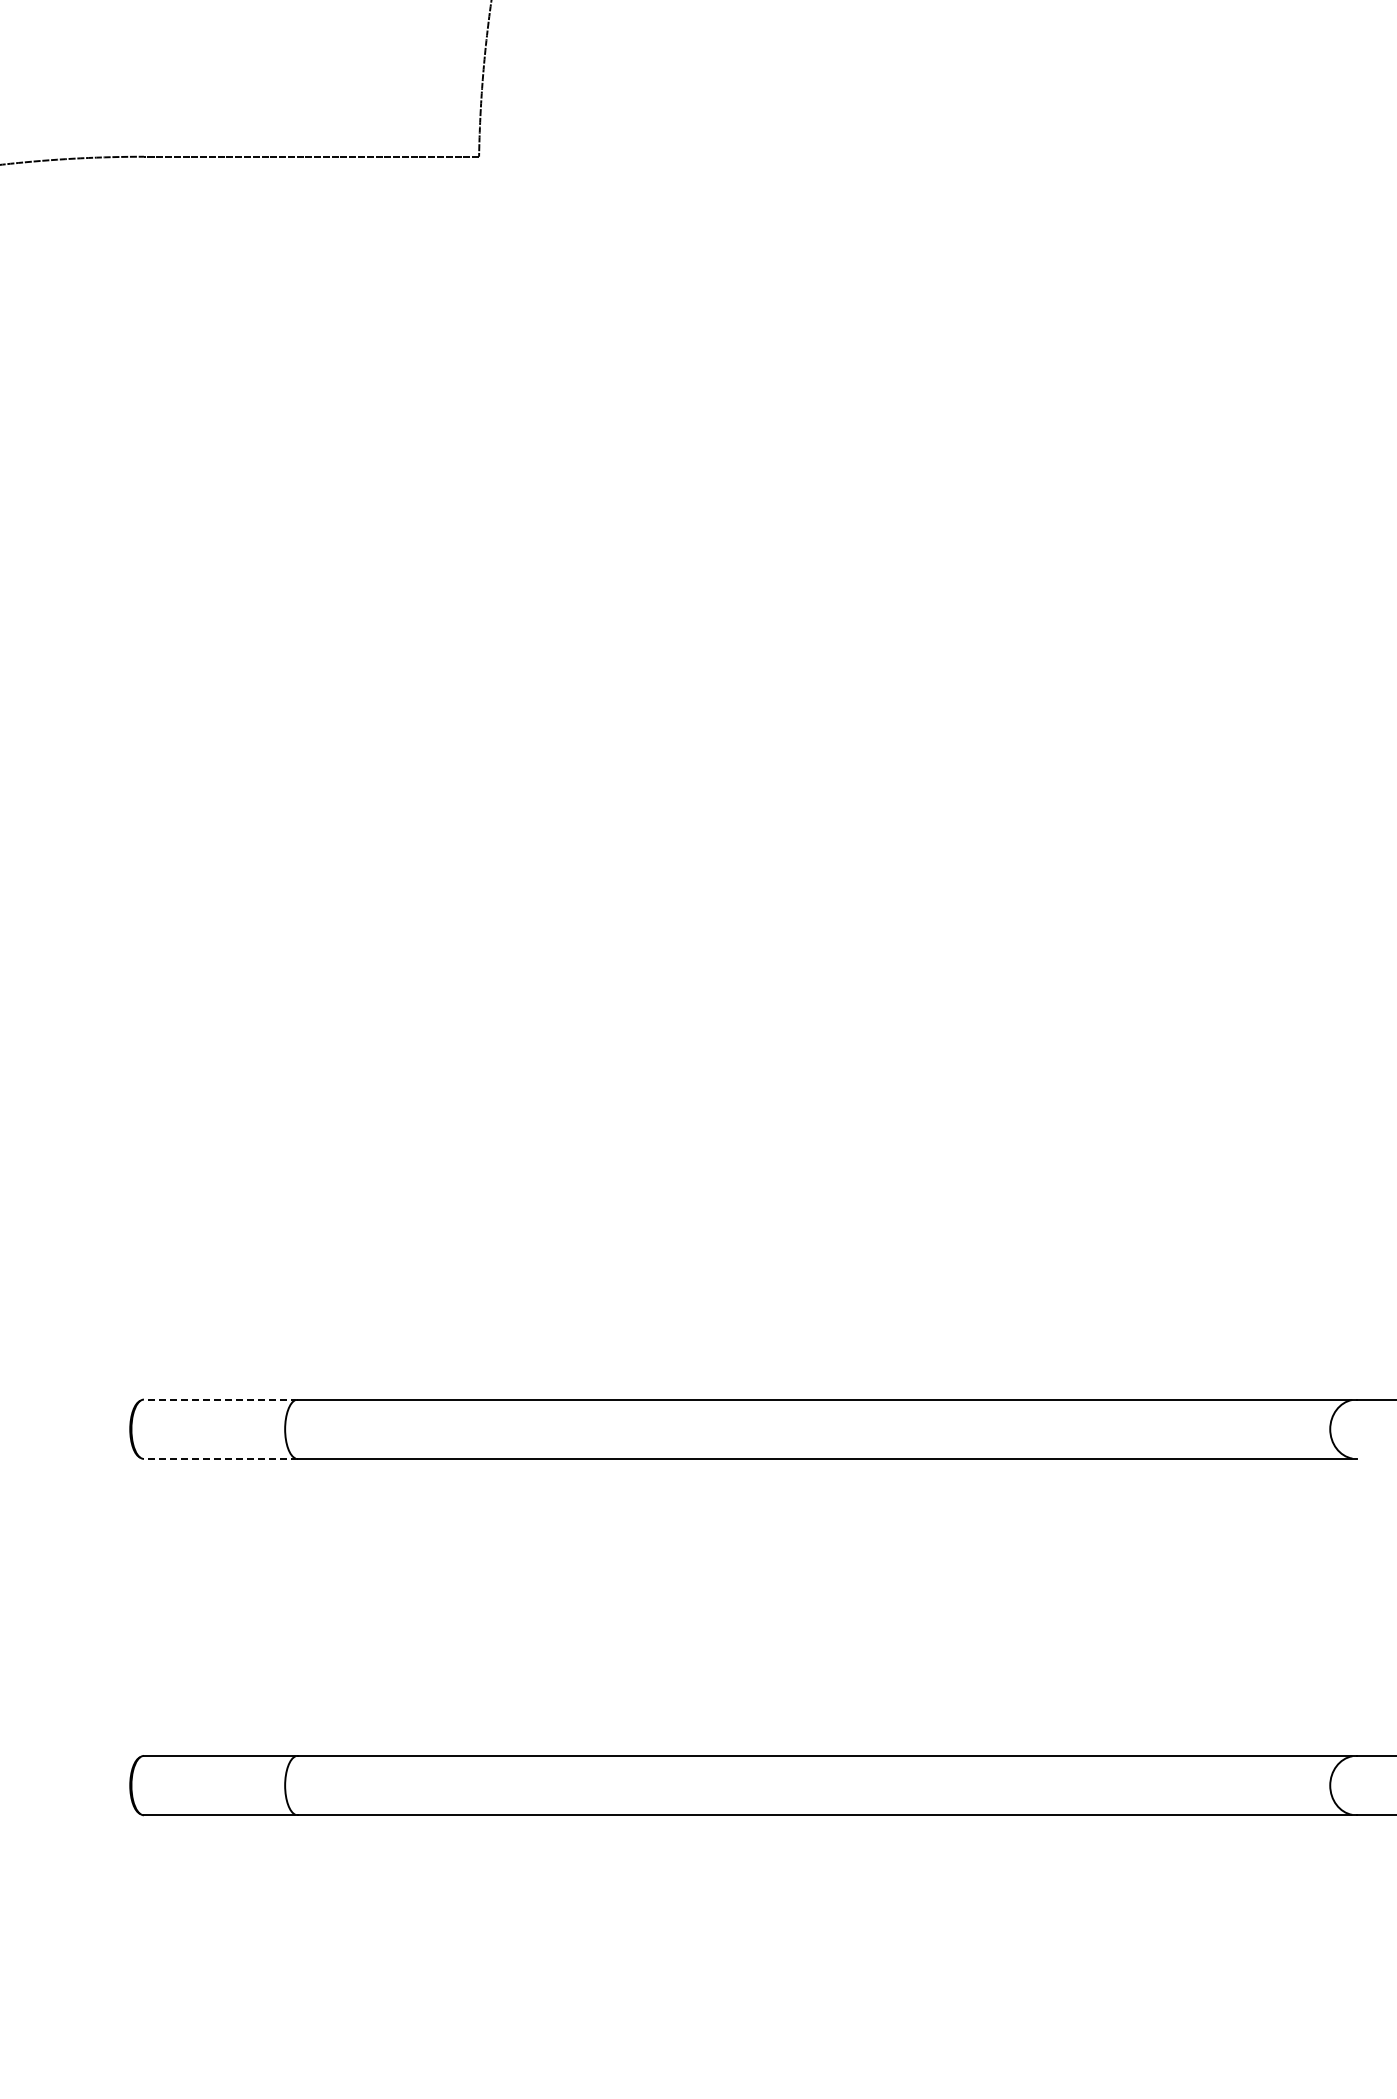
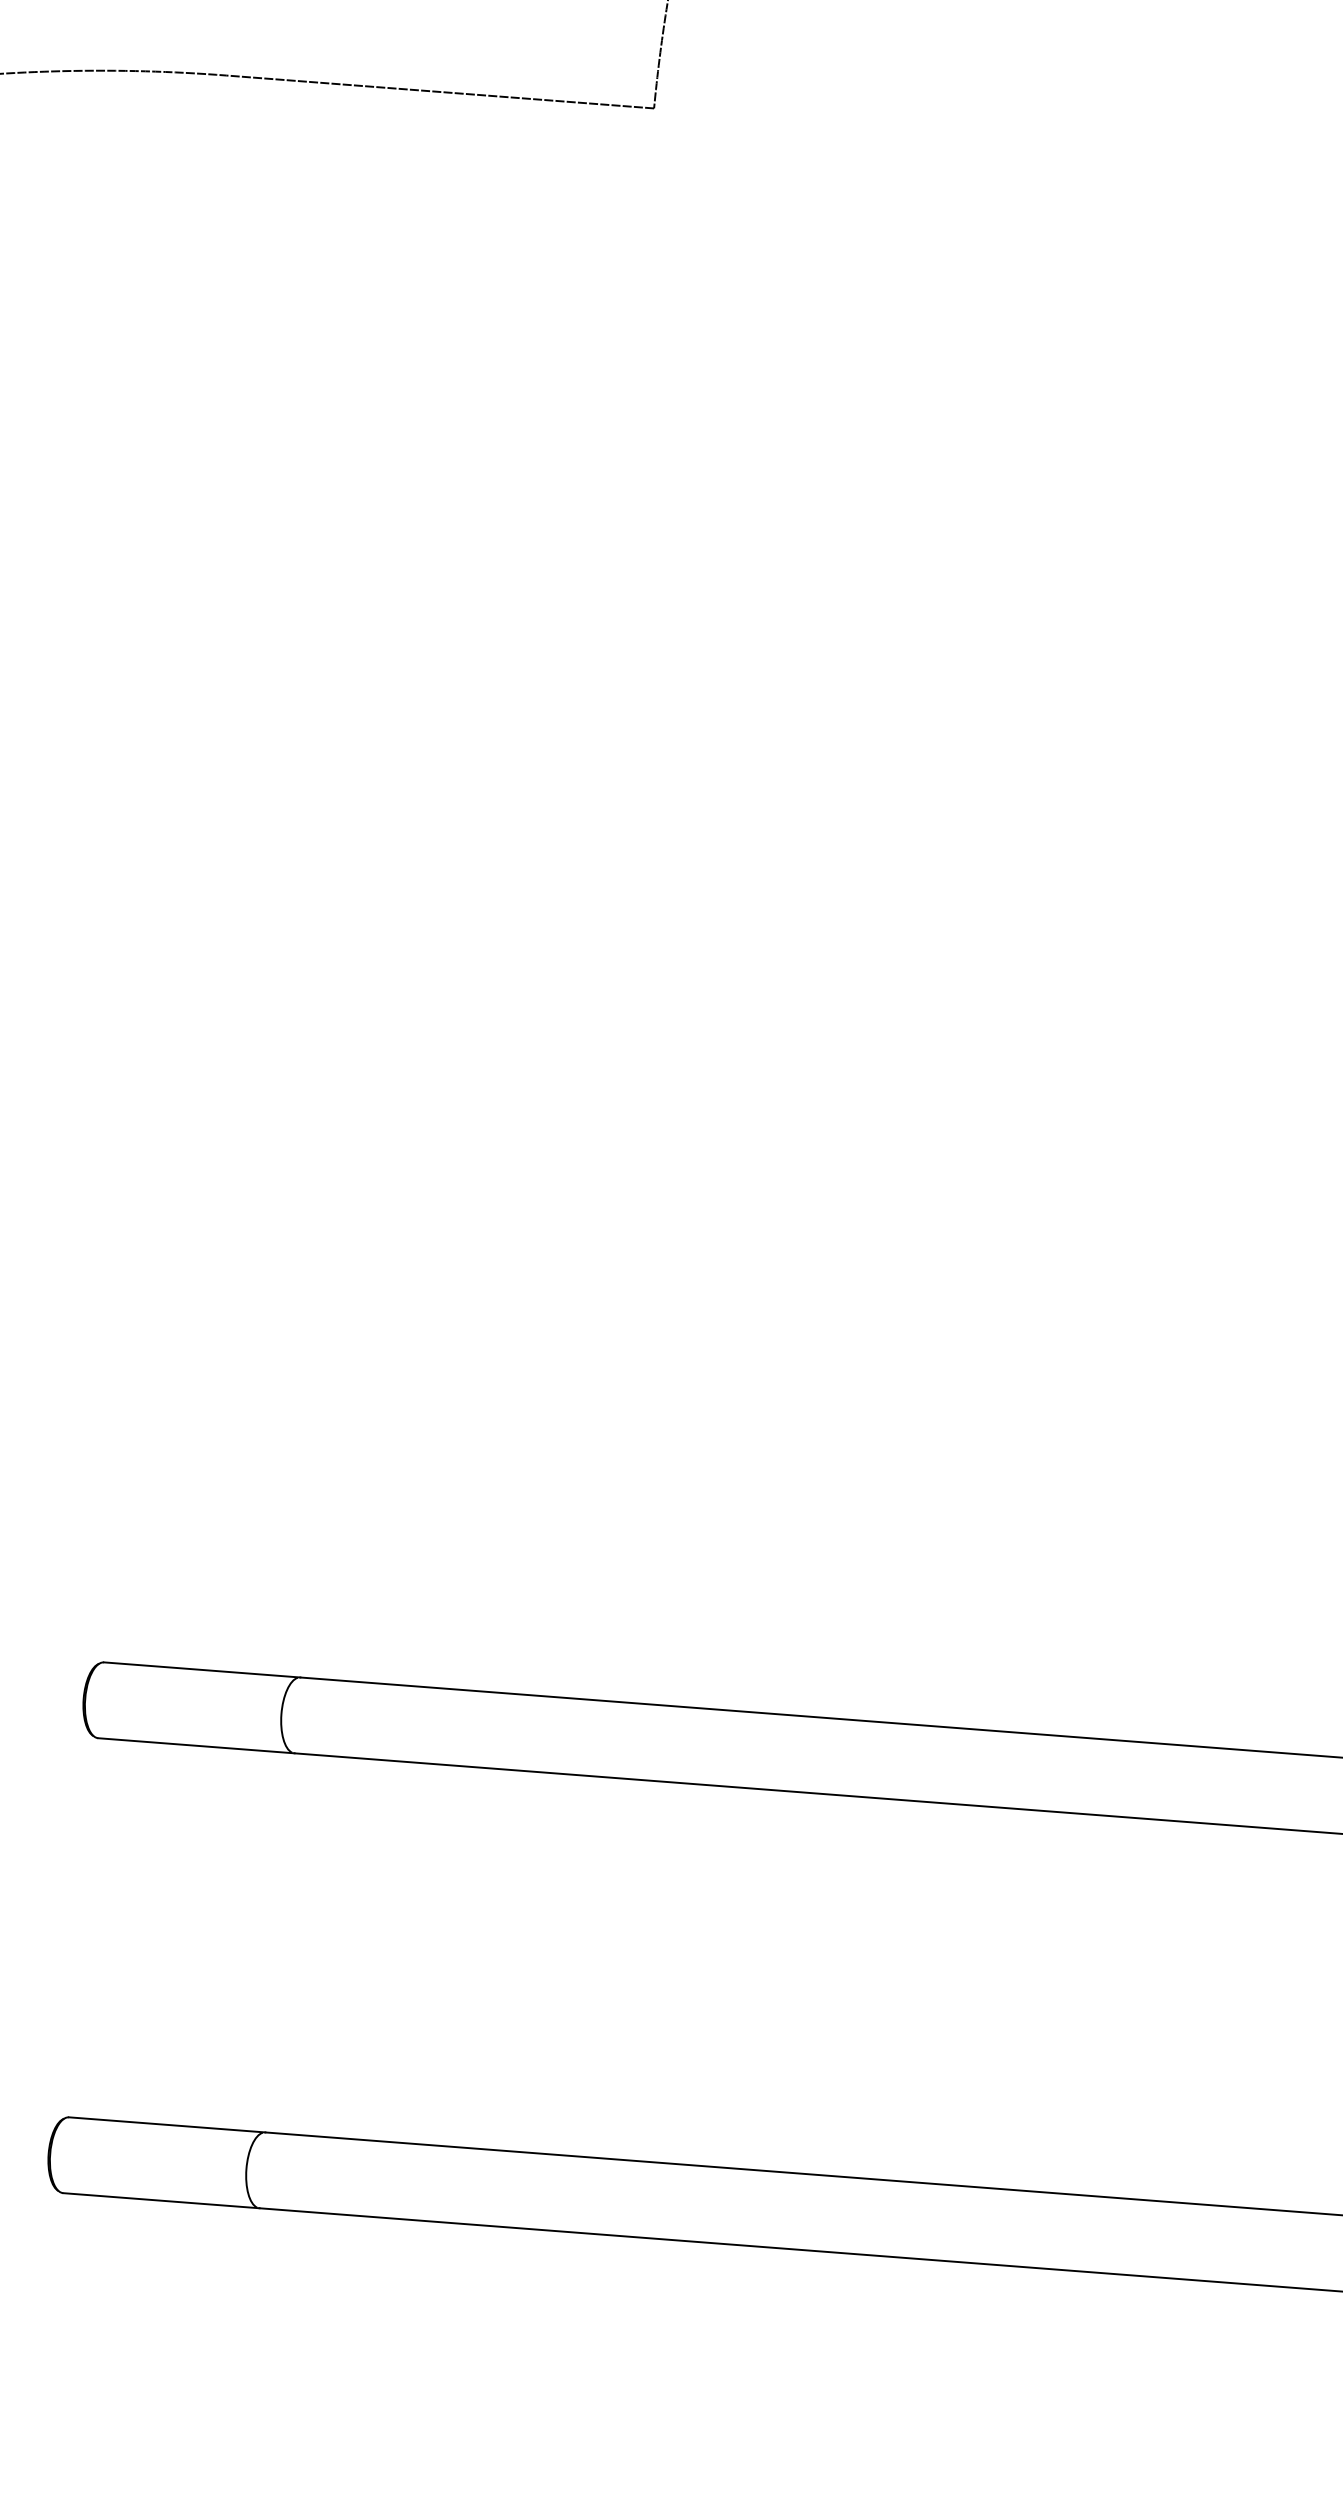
line: (220, 1399) -> (201, 1669), dashed -> solid
line: (220, 1458) -> (196, 1745), dashed -> solid

